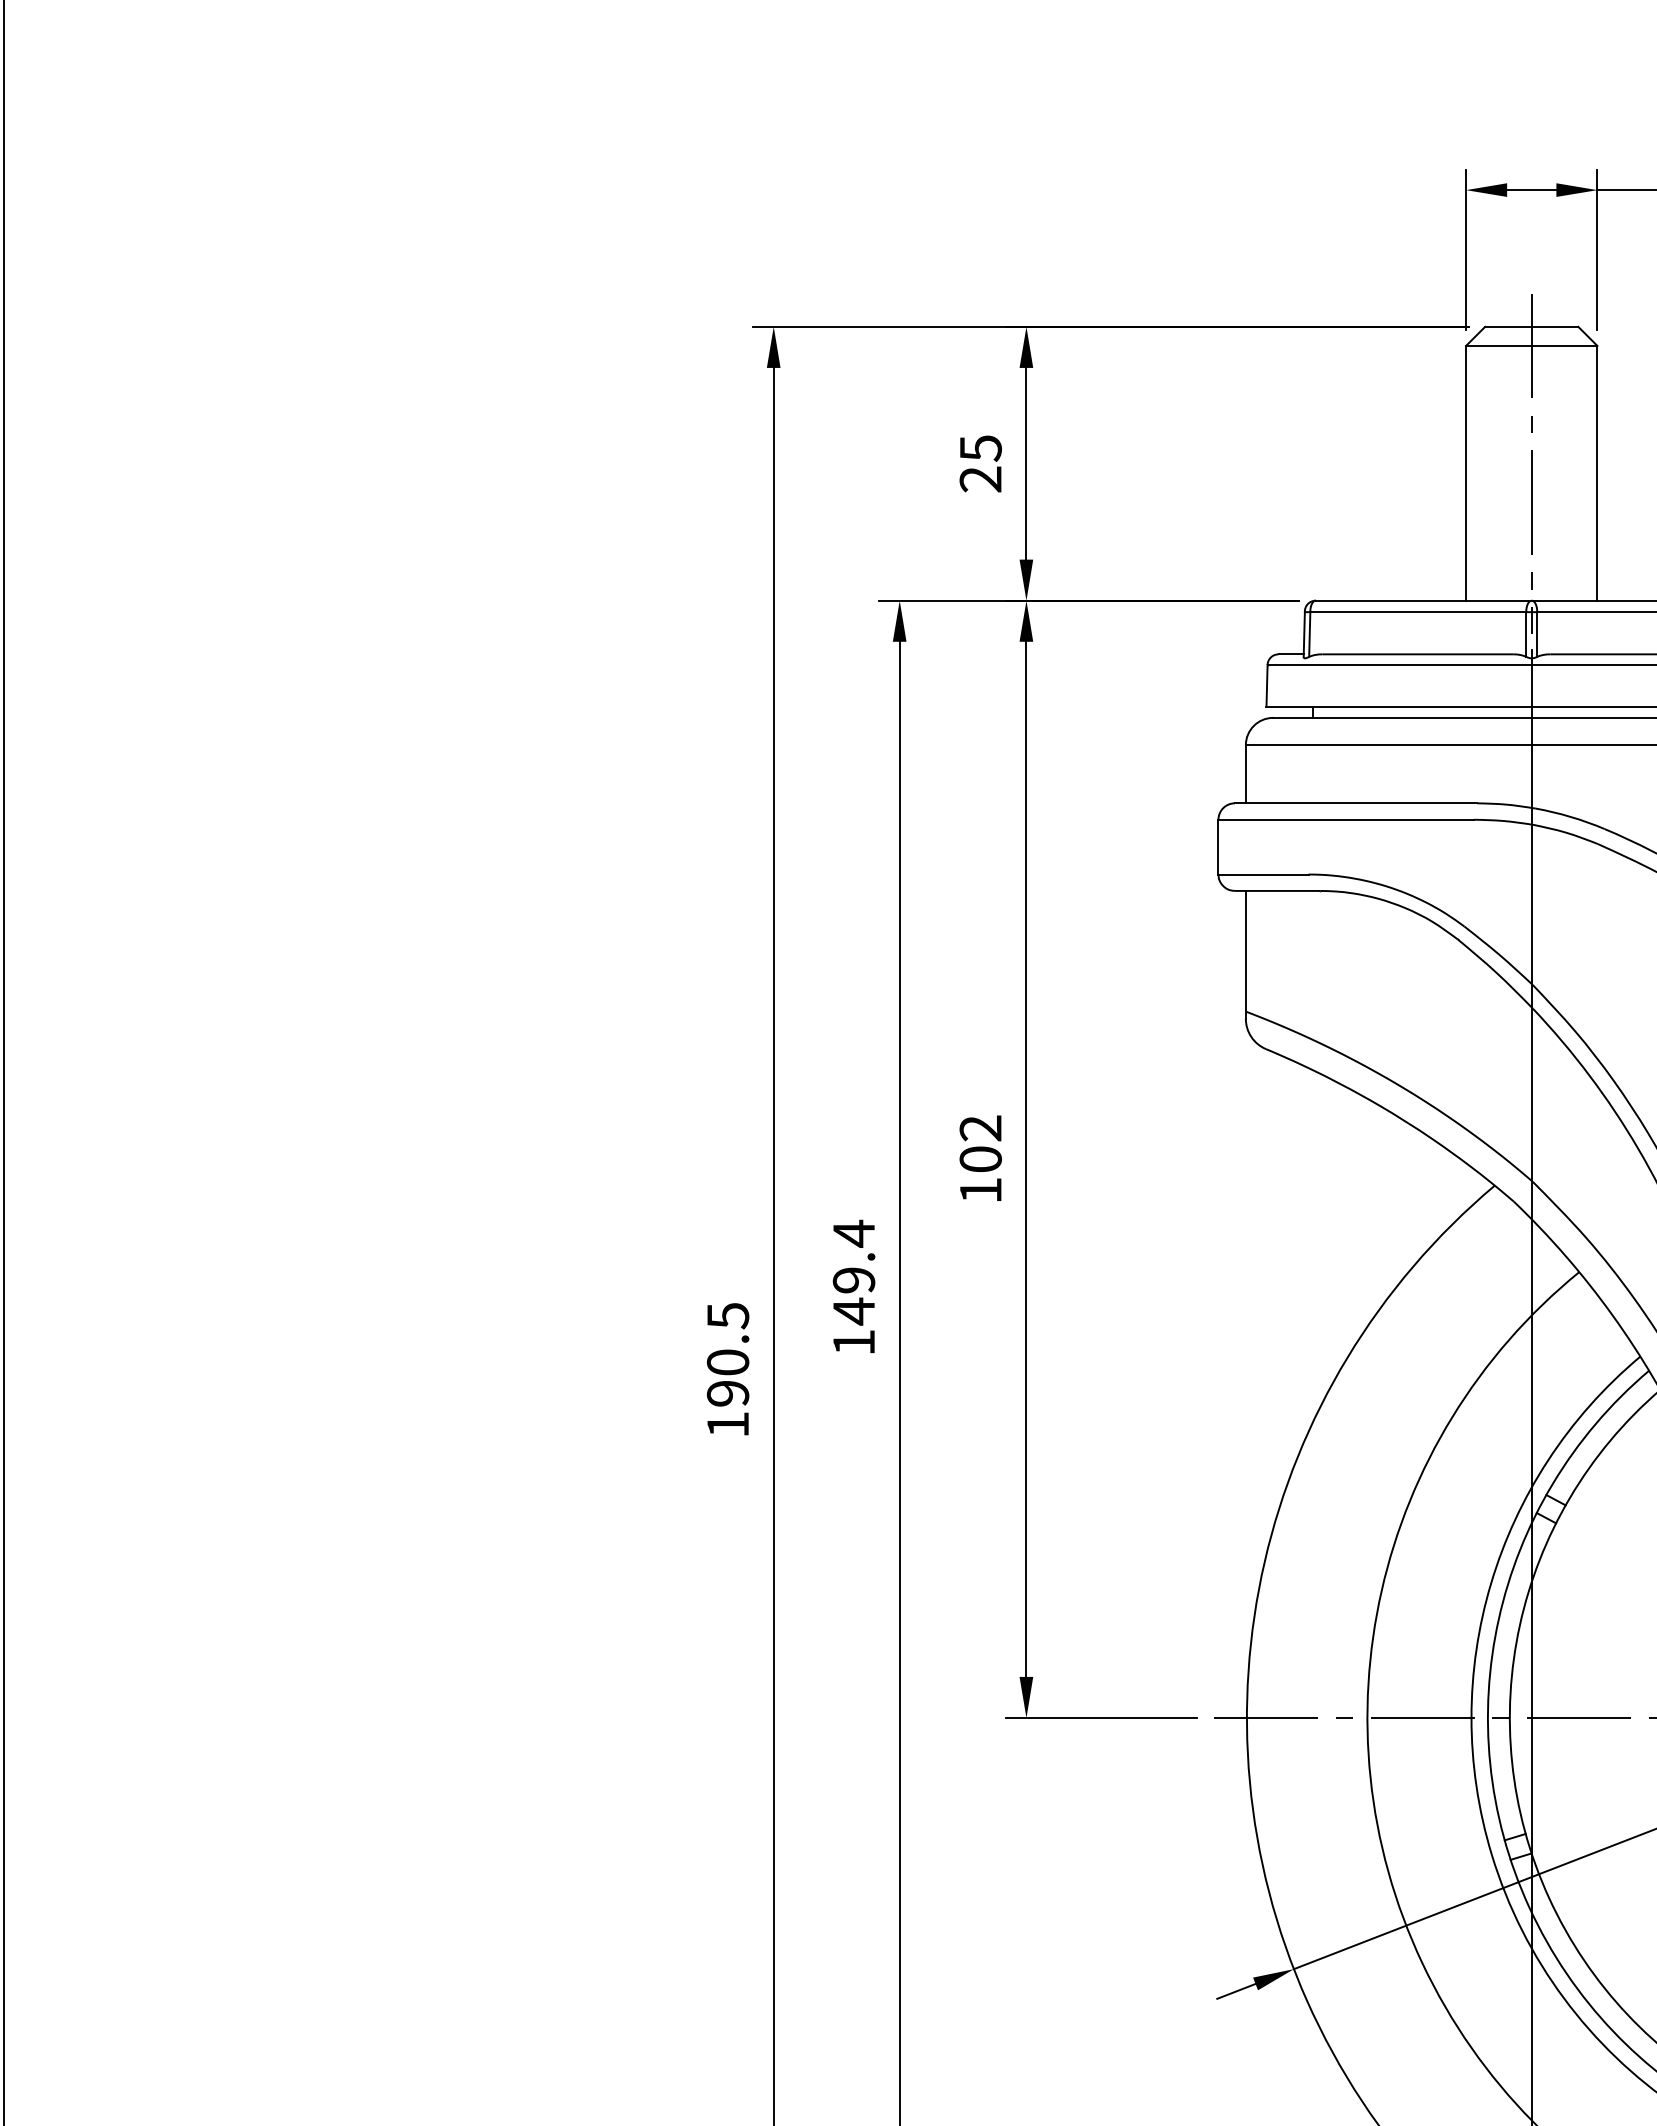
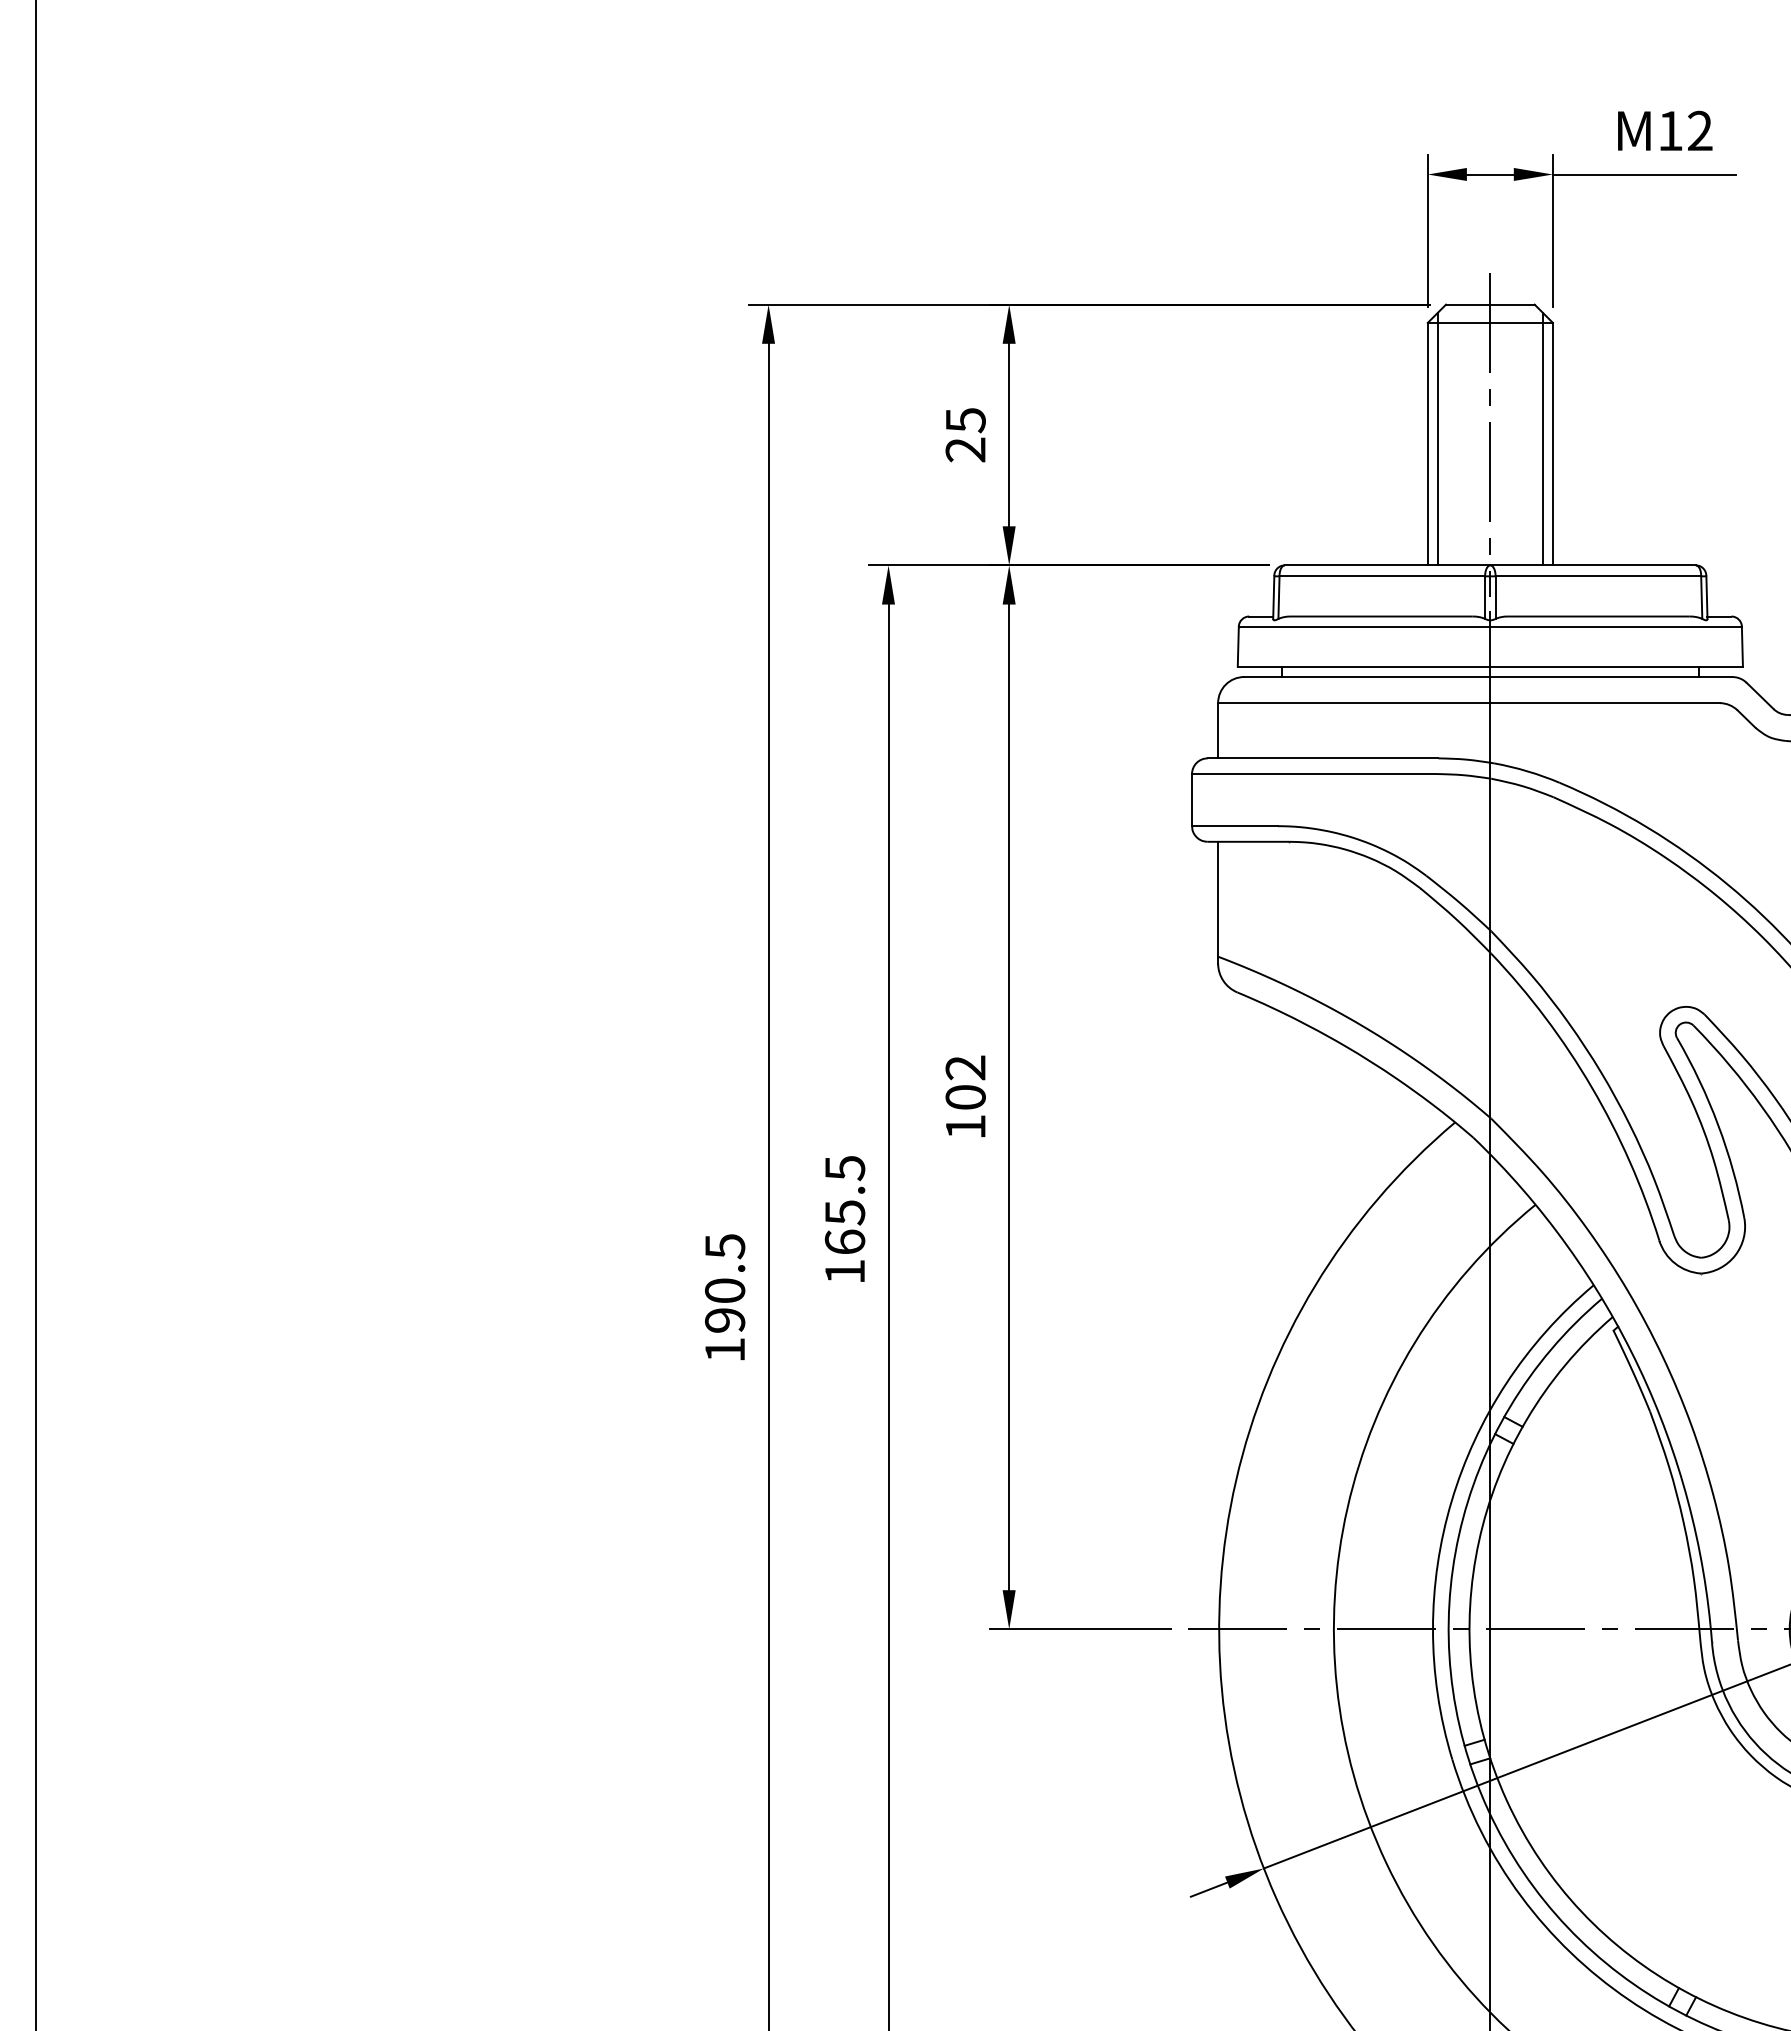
line: (1476, 468) -> (1437, 439), added
line: (1587, 468) -> (1543, 439), added
text: (853, 1272) -> (844, 1205), 149.4 -> 165.5

